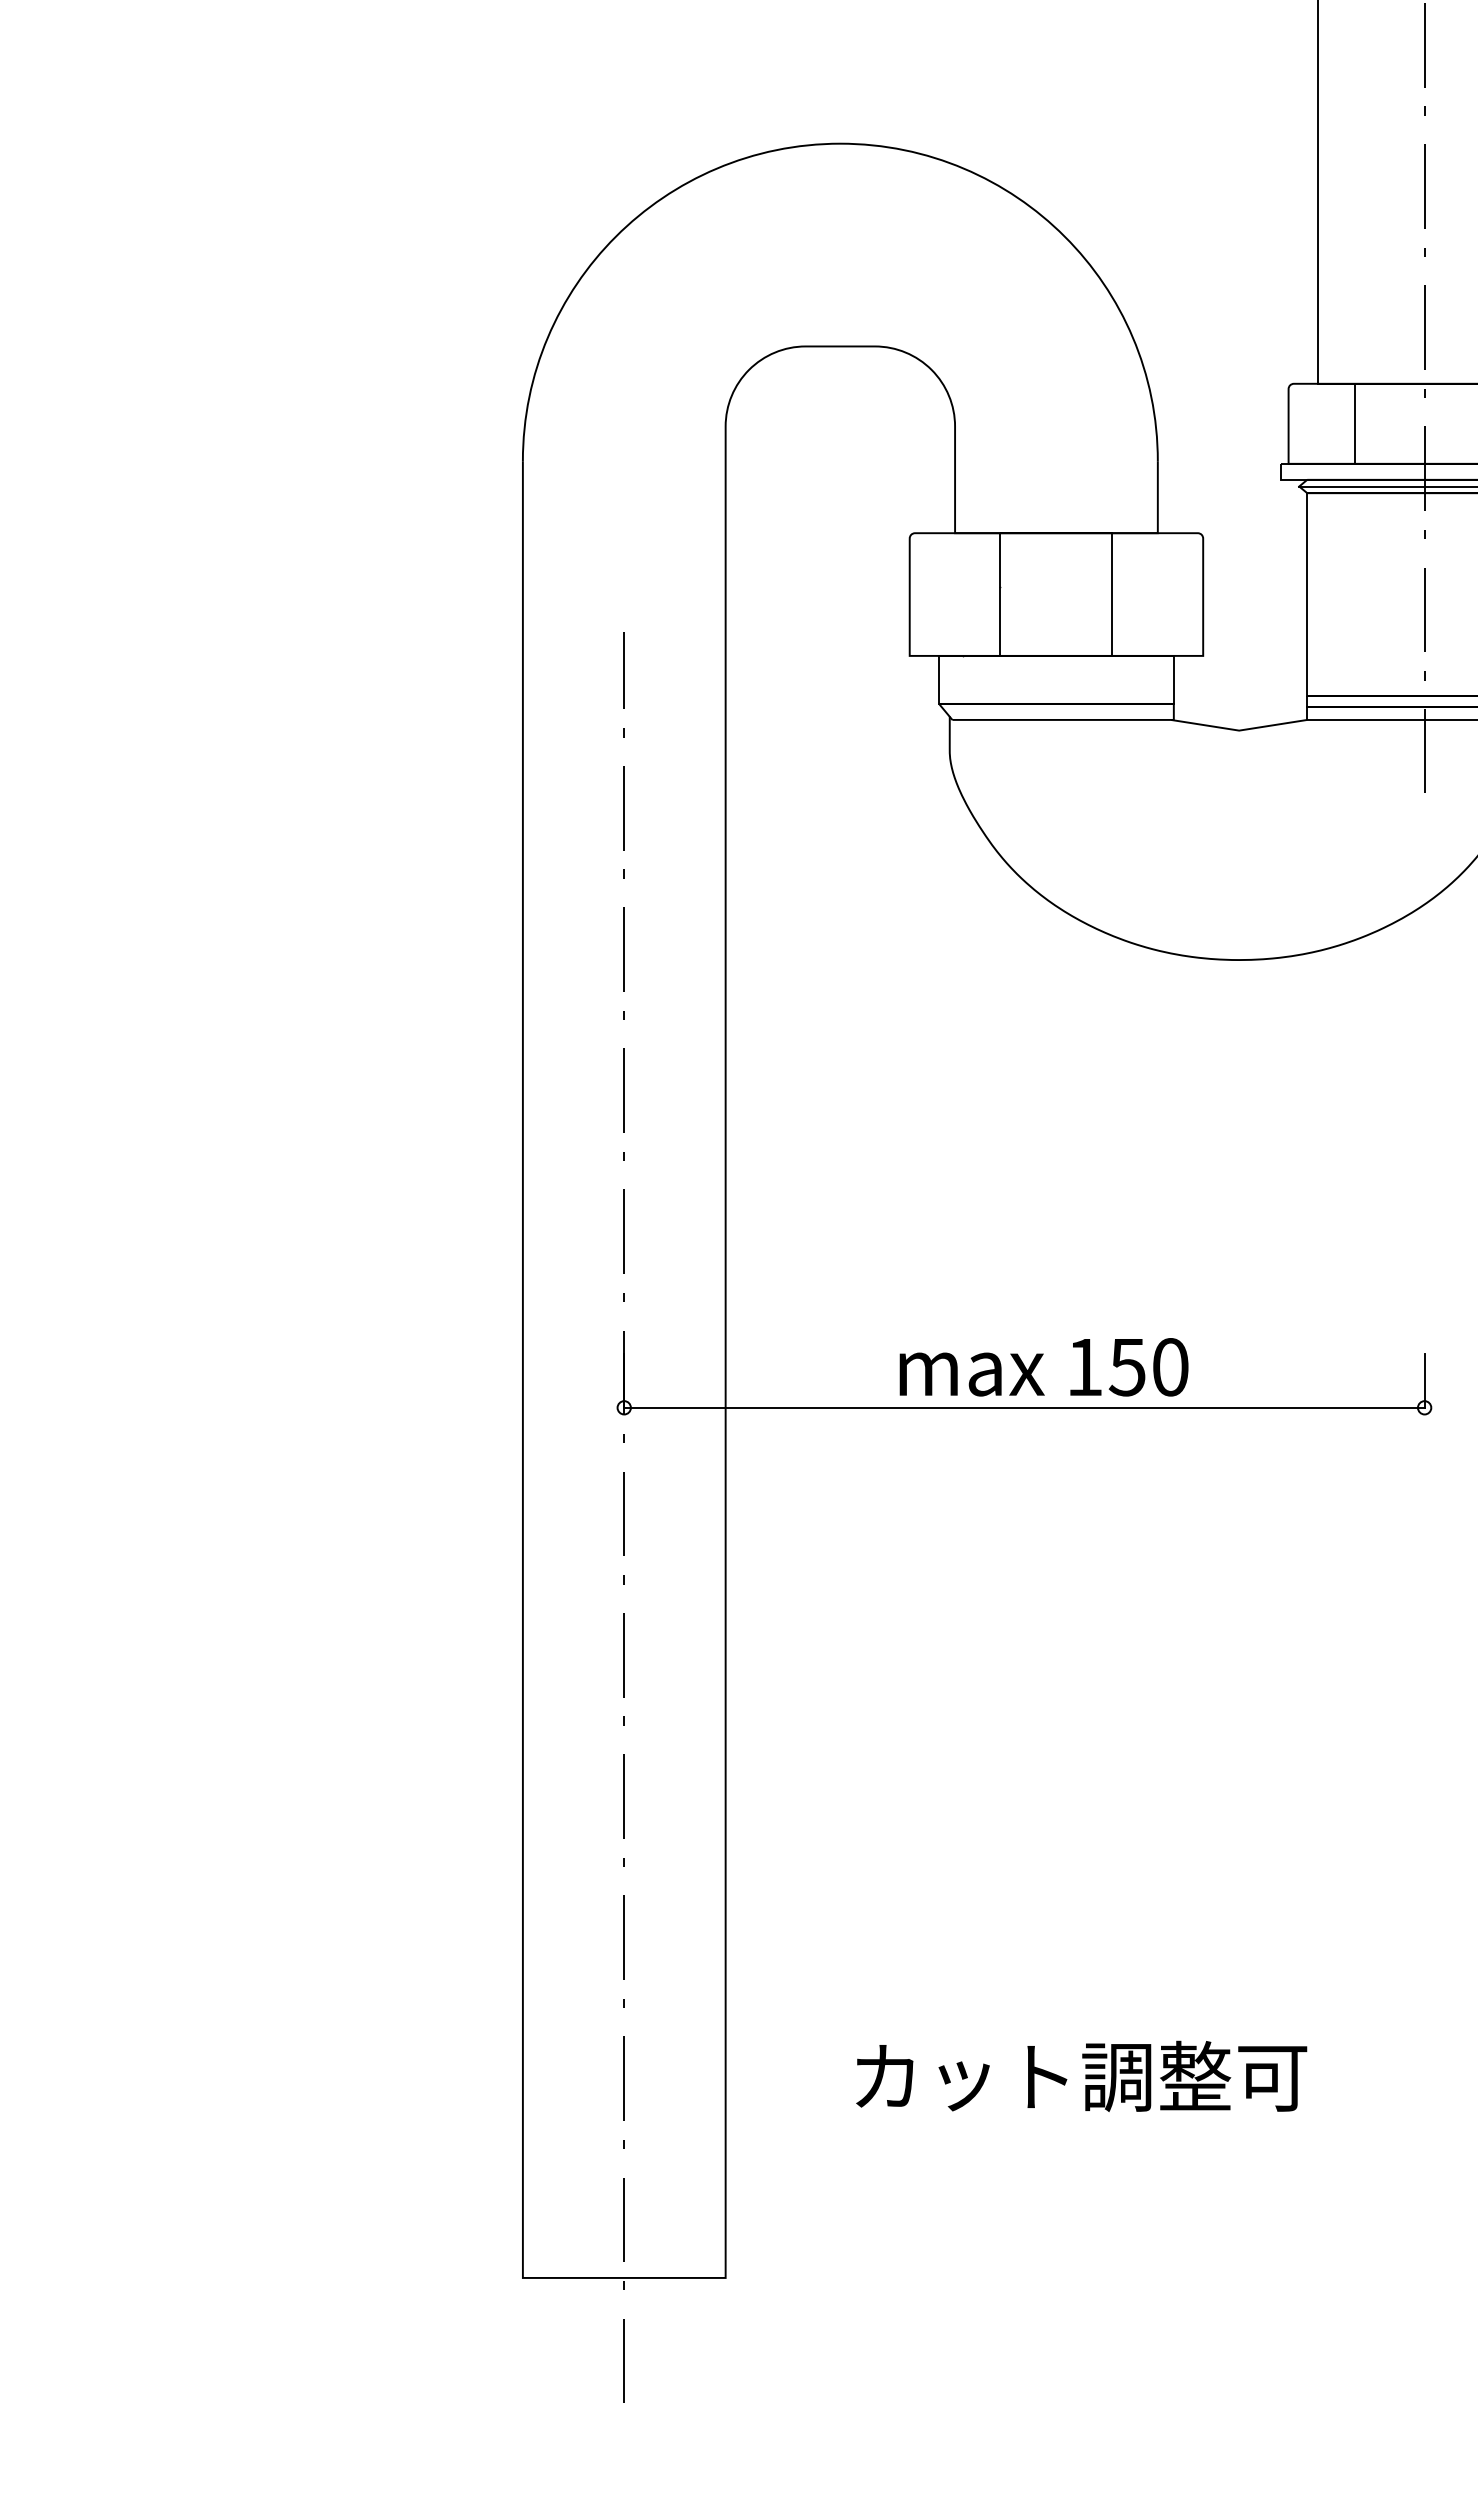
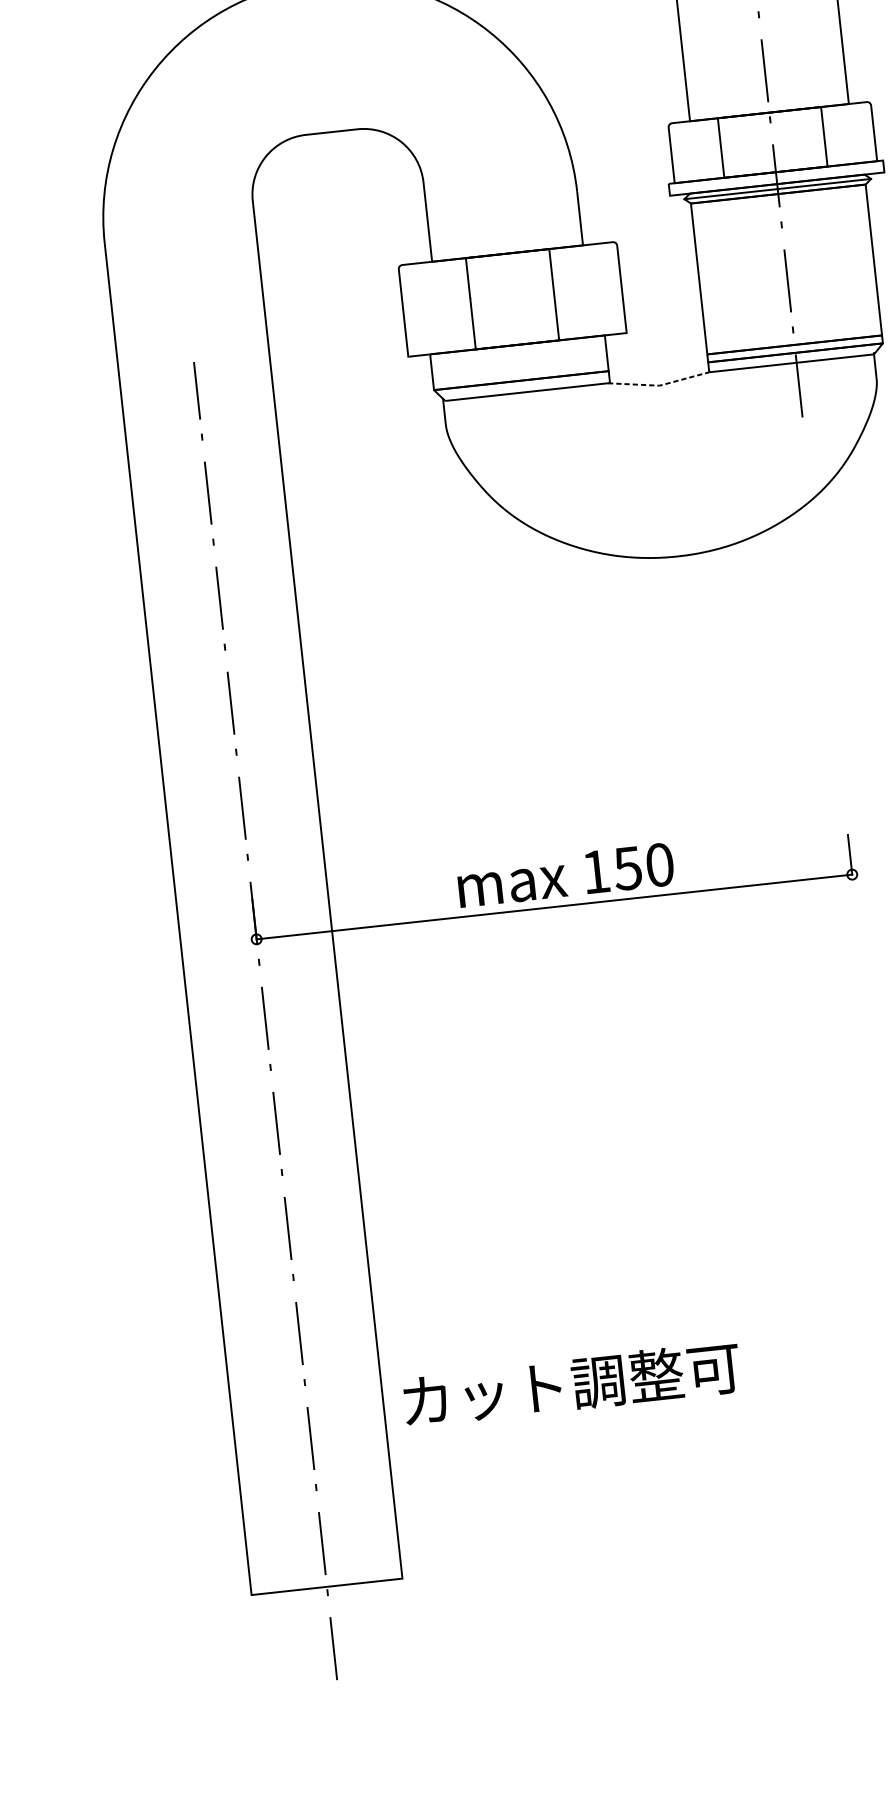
line: (1239, 730) -> (659, 385), solid -> dashed
text: (1081, 2075) -> (571, 1383), moved

